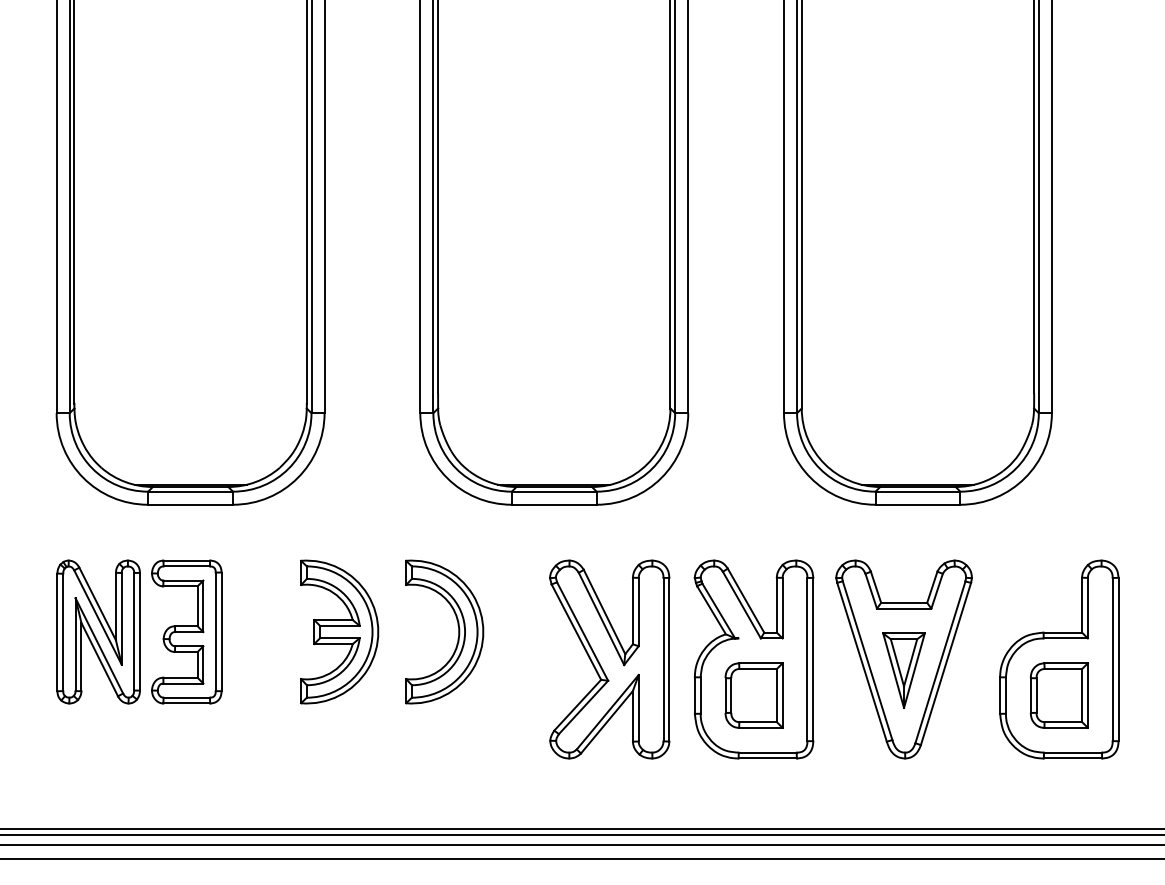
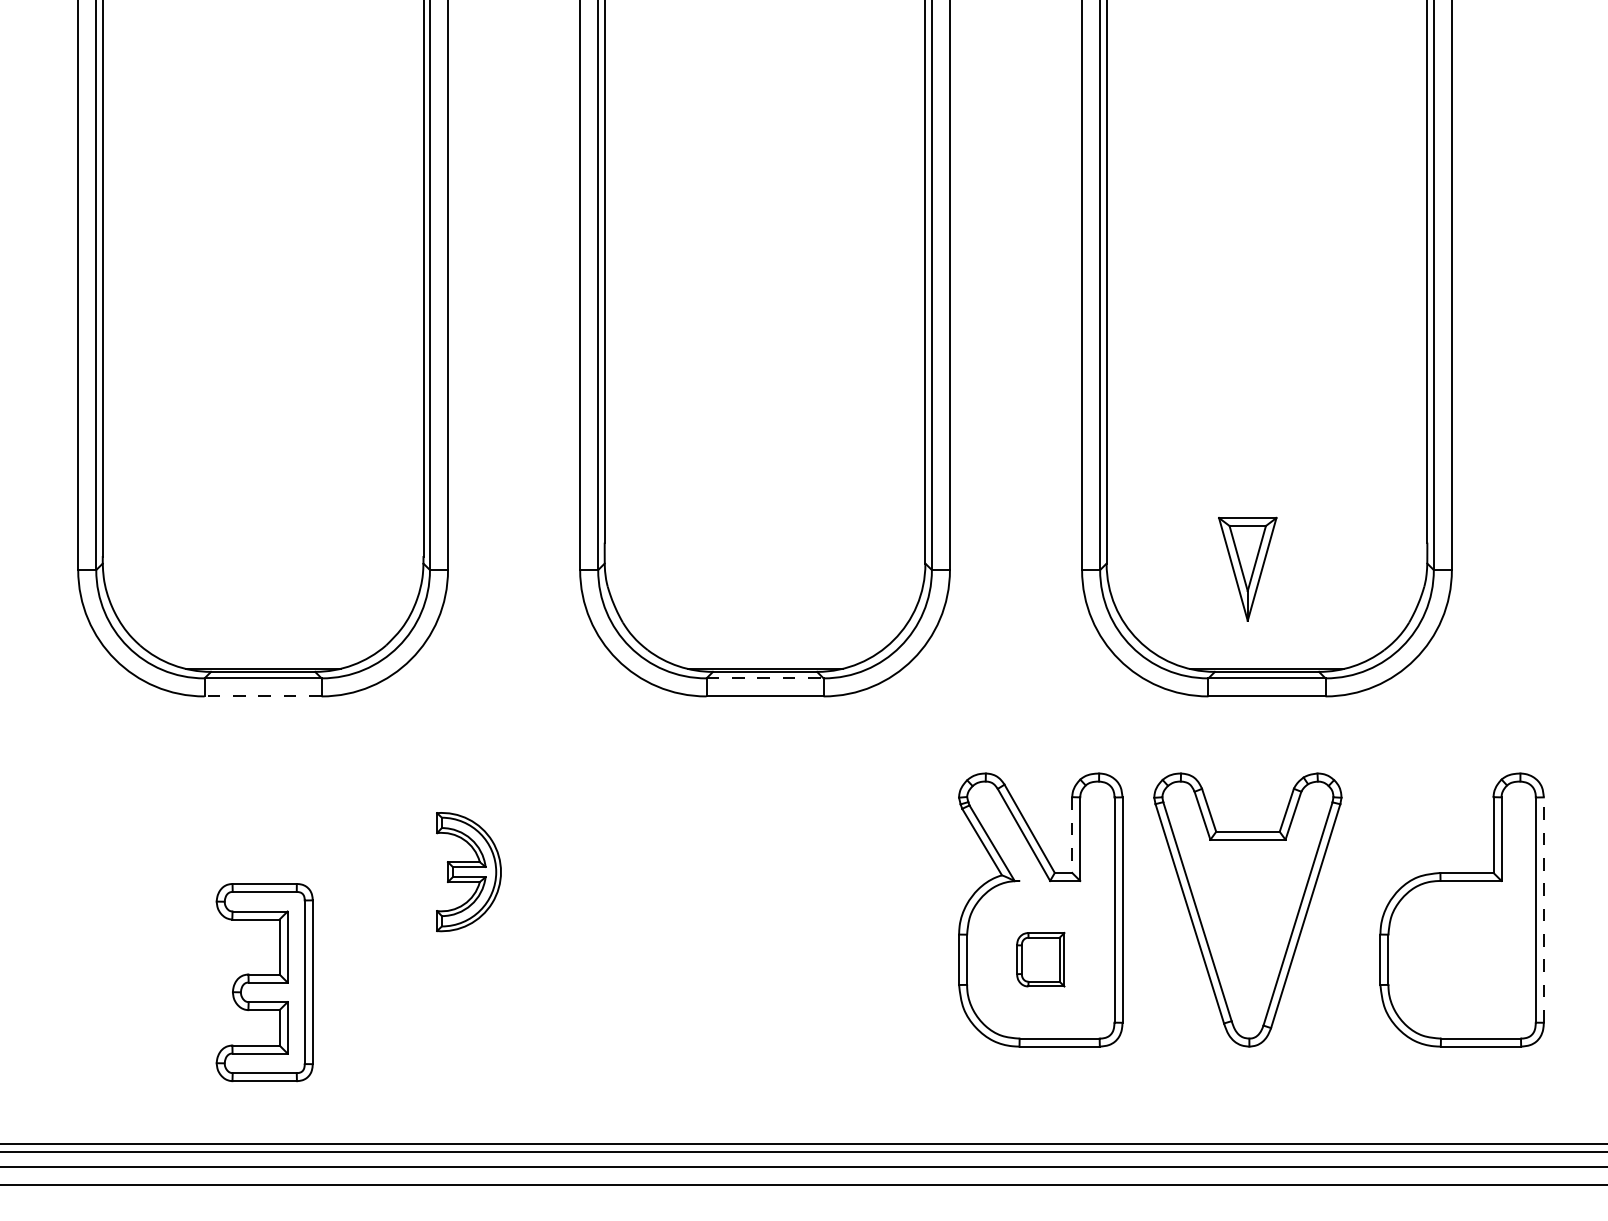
line: (554, 491) -> (765, 678), solid -> dashed
line: (190, 504) -> (262, 696), solid -> dashed
line: (776, 605) -> (1071, 835), solid -> dashed
part: (98, 631) -> (135, 871), removed
part: (186, 631) -> (264, 981), moved
part: (339, 631) -> (468, 871), size x0.6
part: (458, 631) -> (632, 871), removed
part: (609, 659) -> (841, 910), removed
line: (1118, 659) -> (1543, 910), solid -> dashed
part: (903, 670) -> (1247, 569), moved
part: (753, 695) -> (1040, 959), size x0.6
part: (1058, 695) -> (1460, 959), removed

